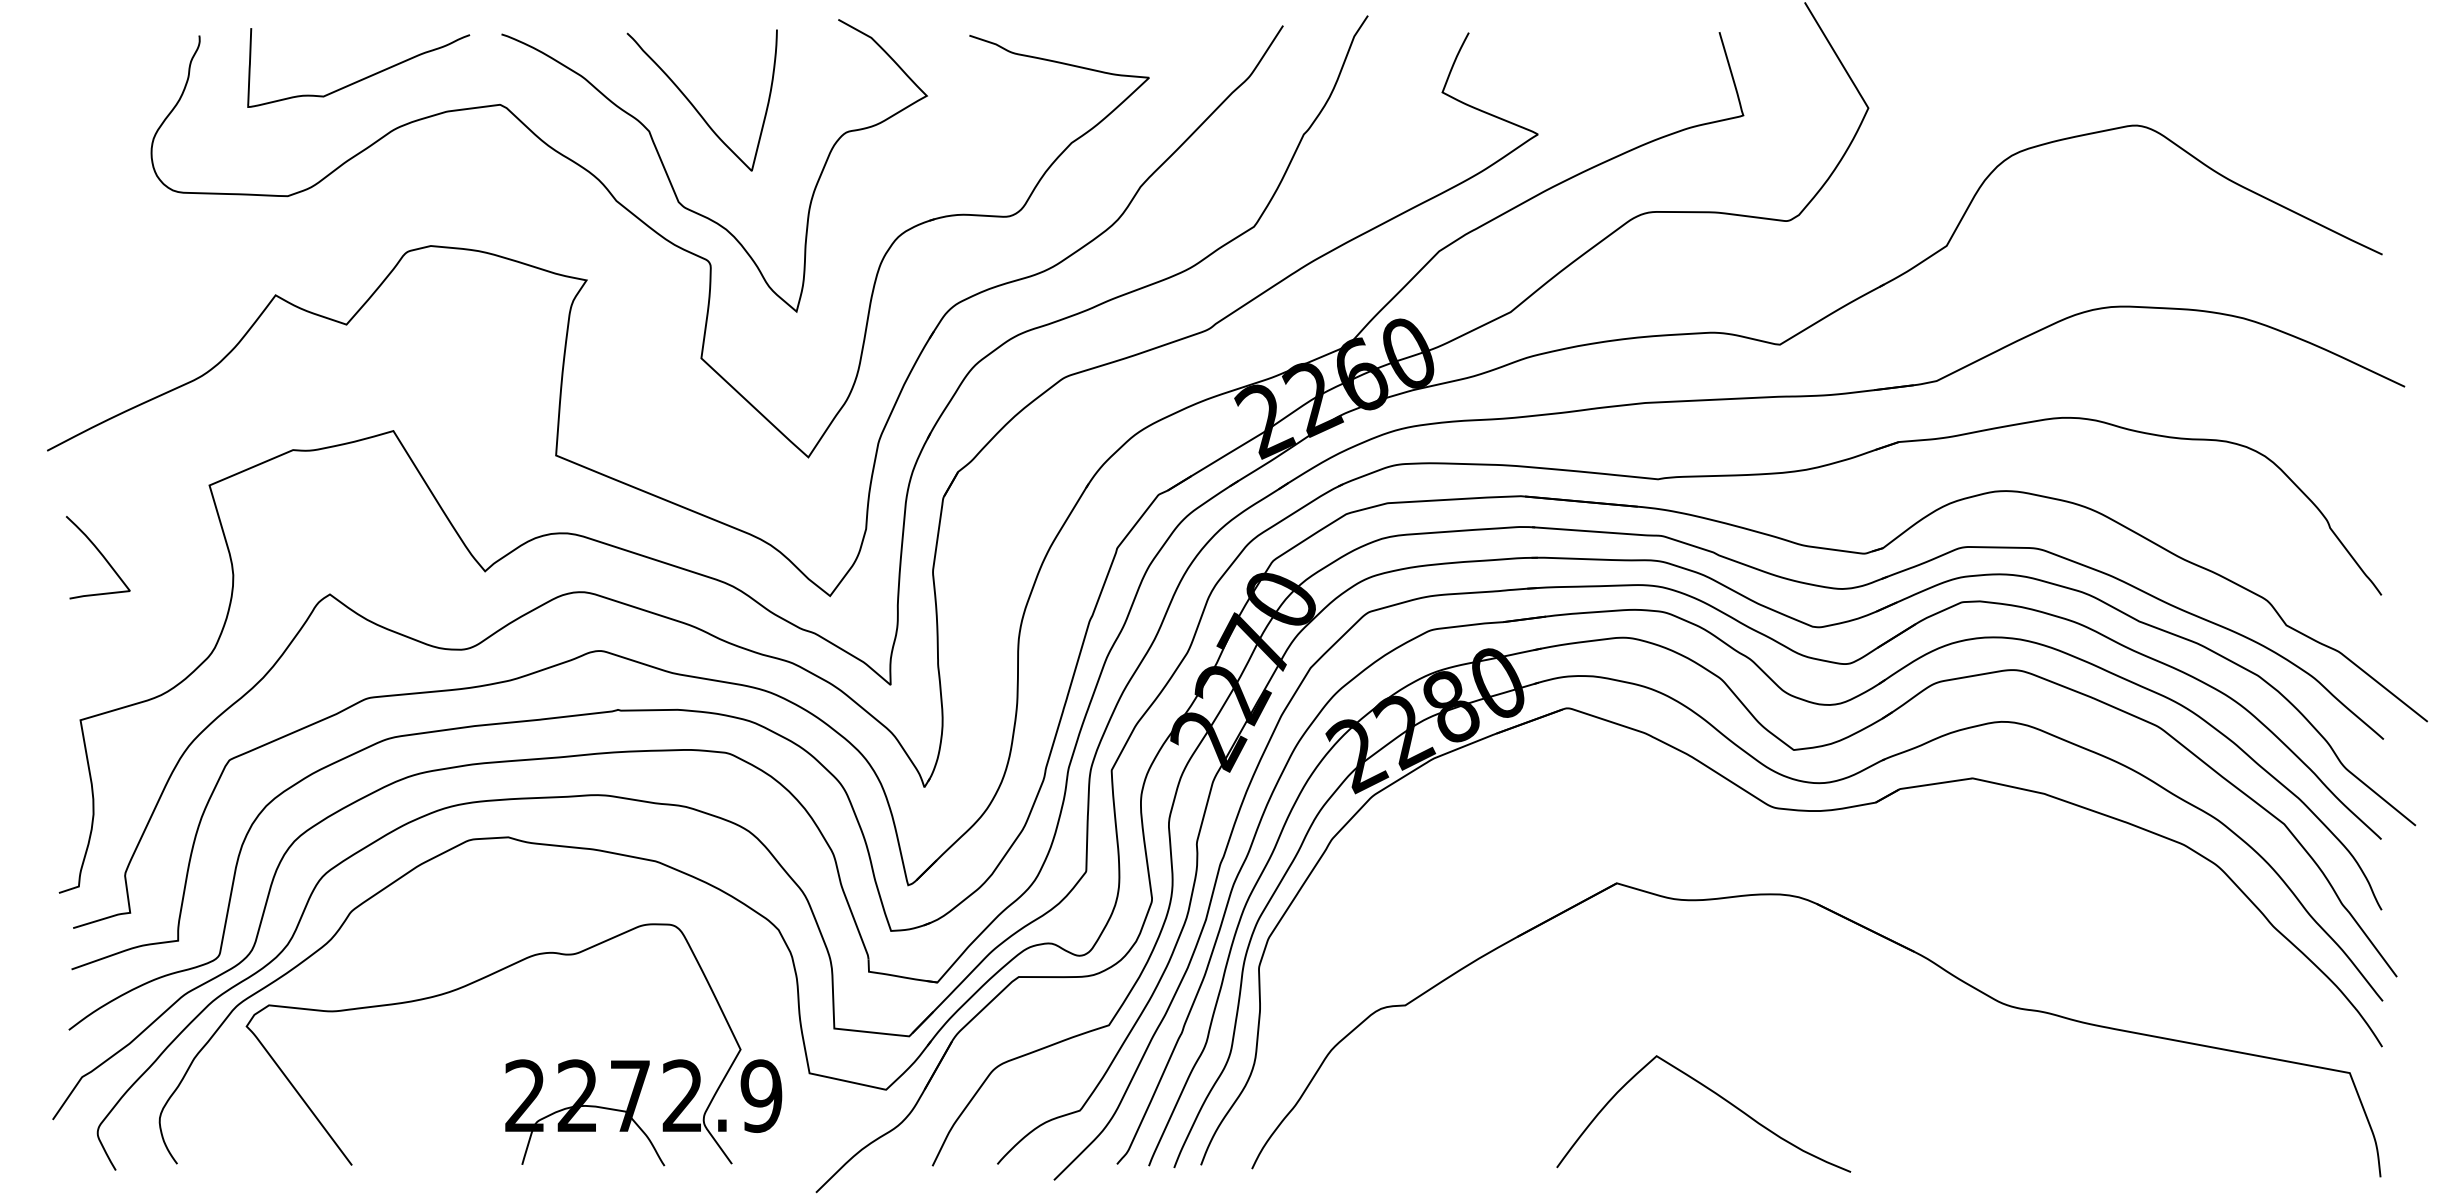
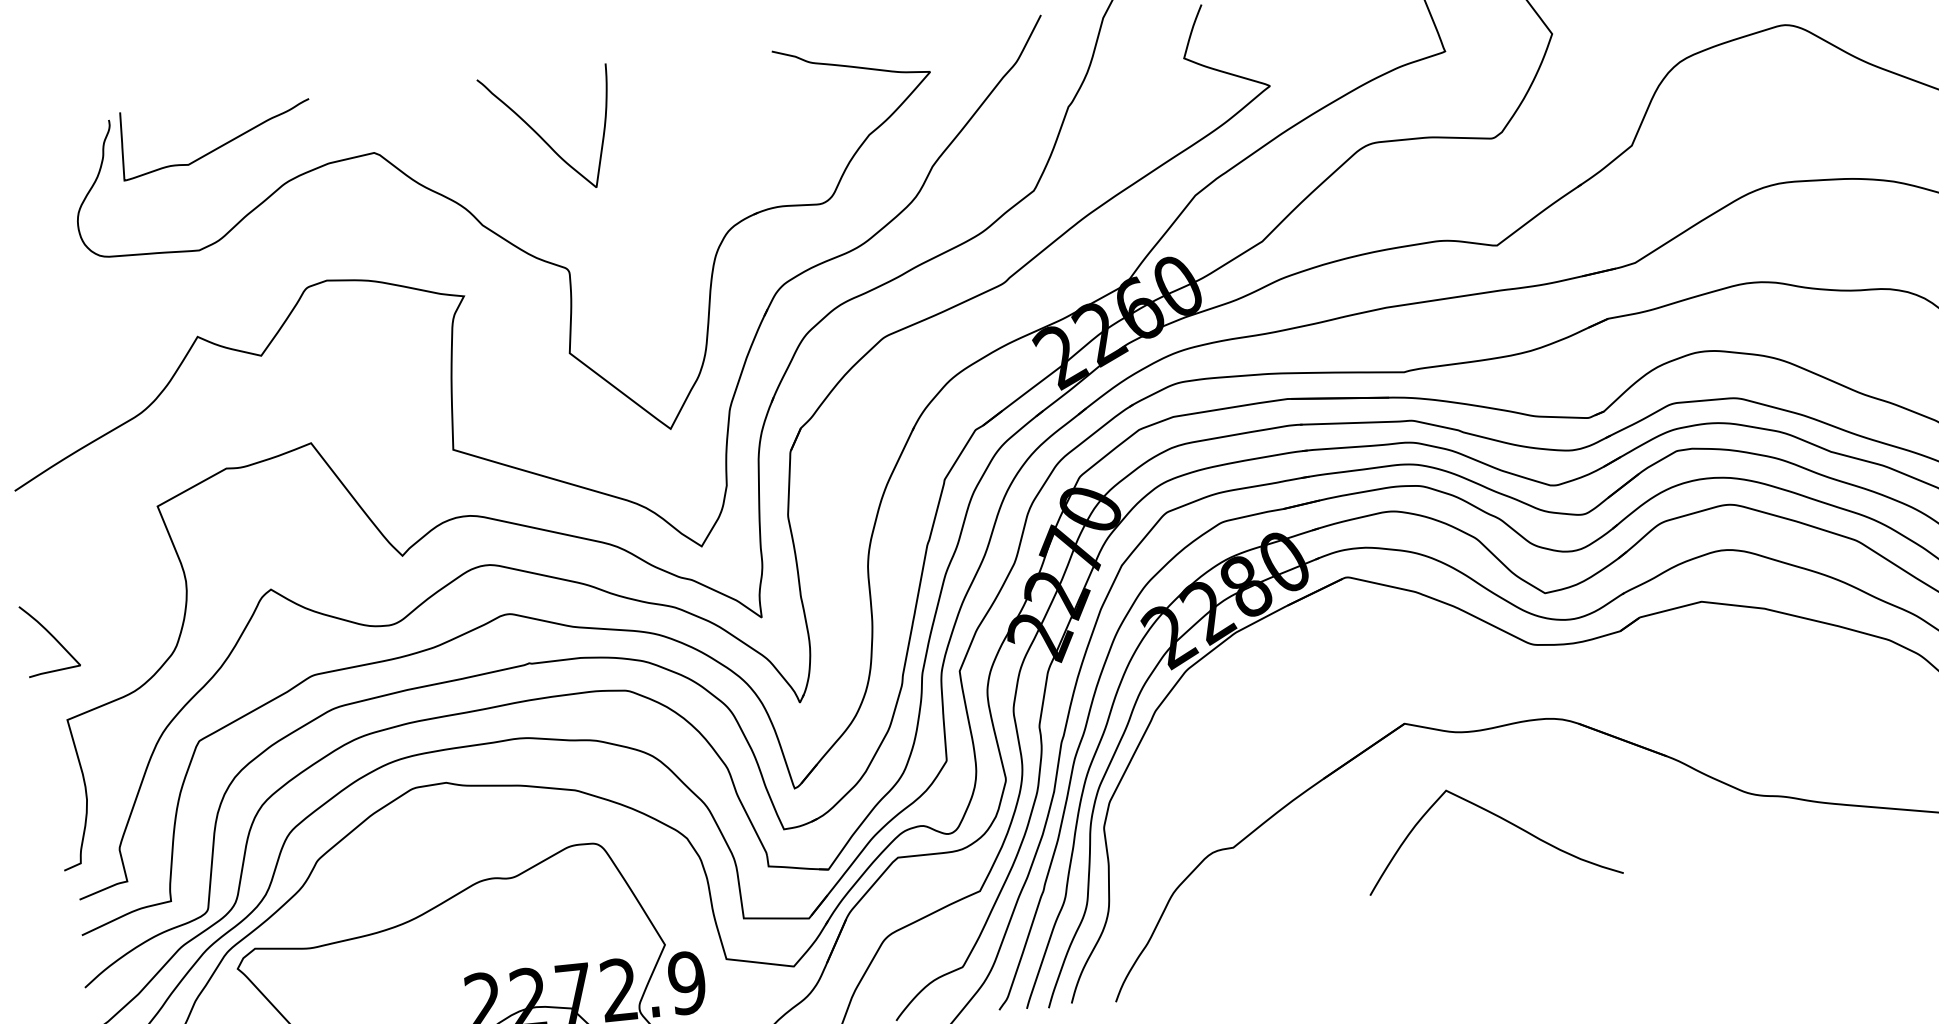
curve: (364, 77) -> (222, 144), moved
curve: (673, 186) -> (530, 207), removed
curve: (100, 554) -> (51, 636), moved
curve: (1715, 1094) -> (1500, 818), moved

